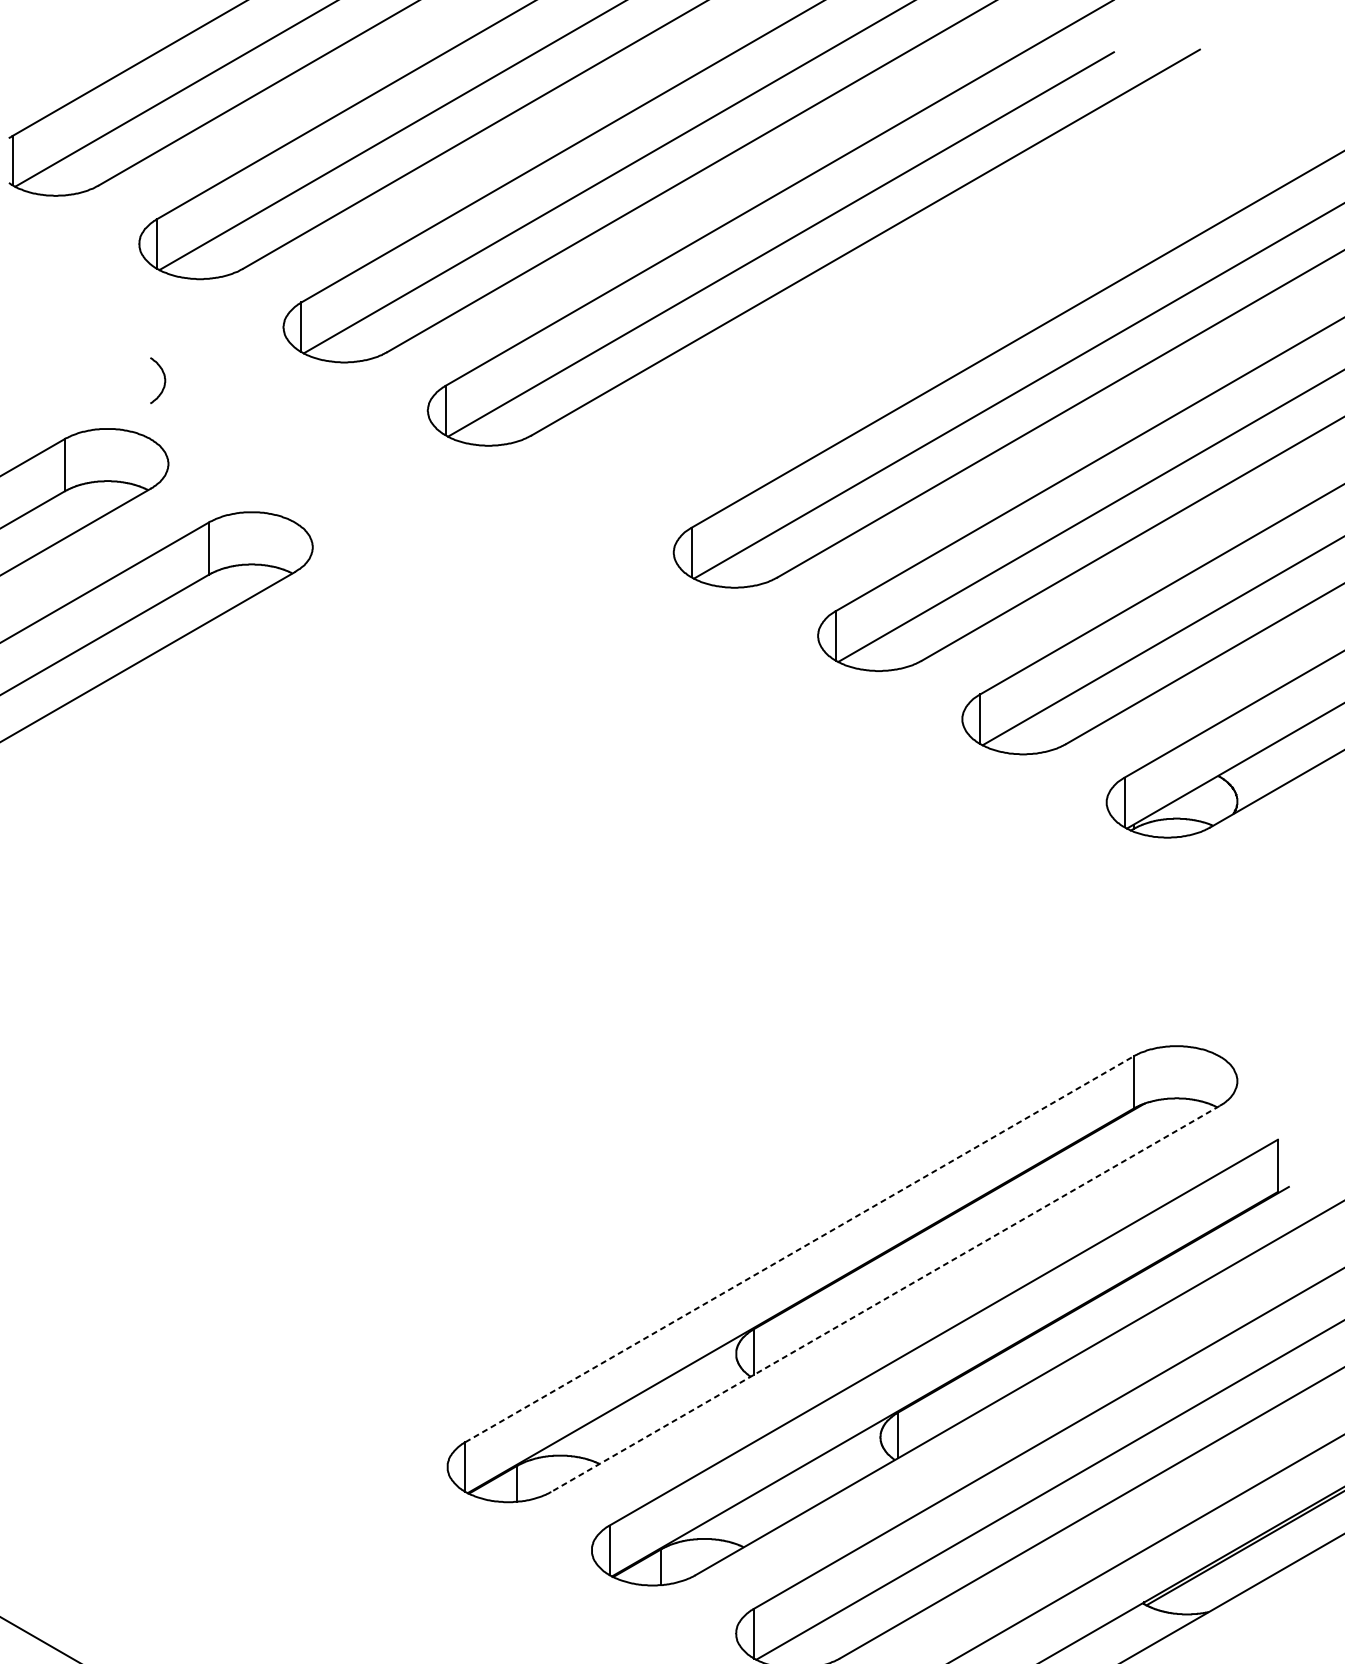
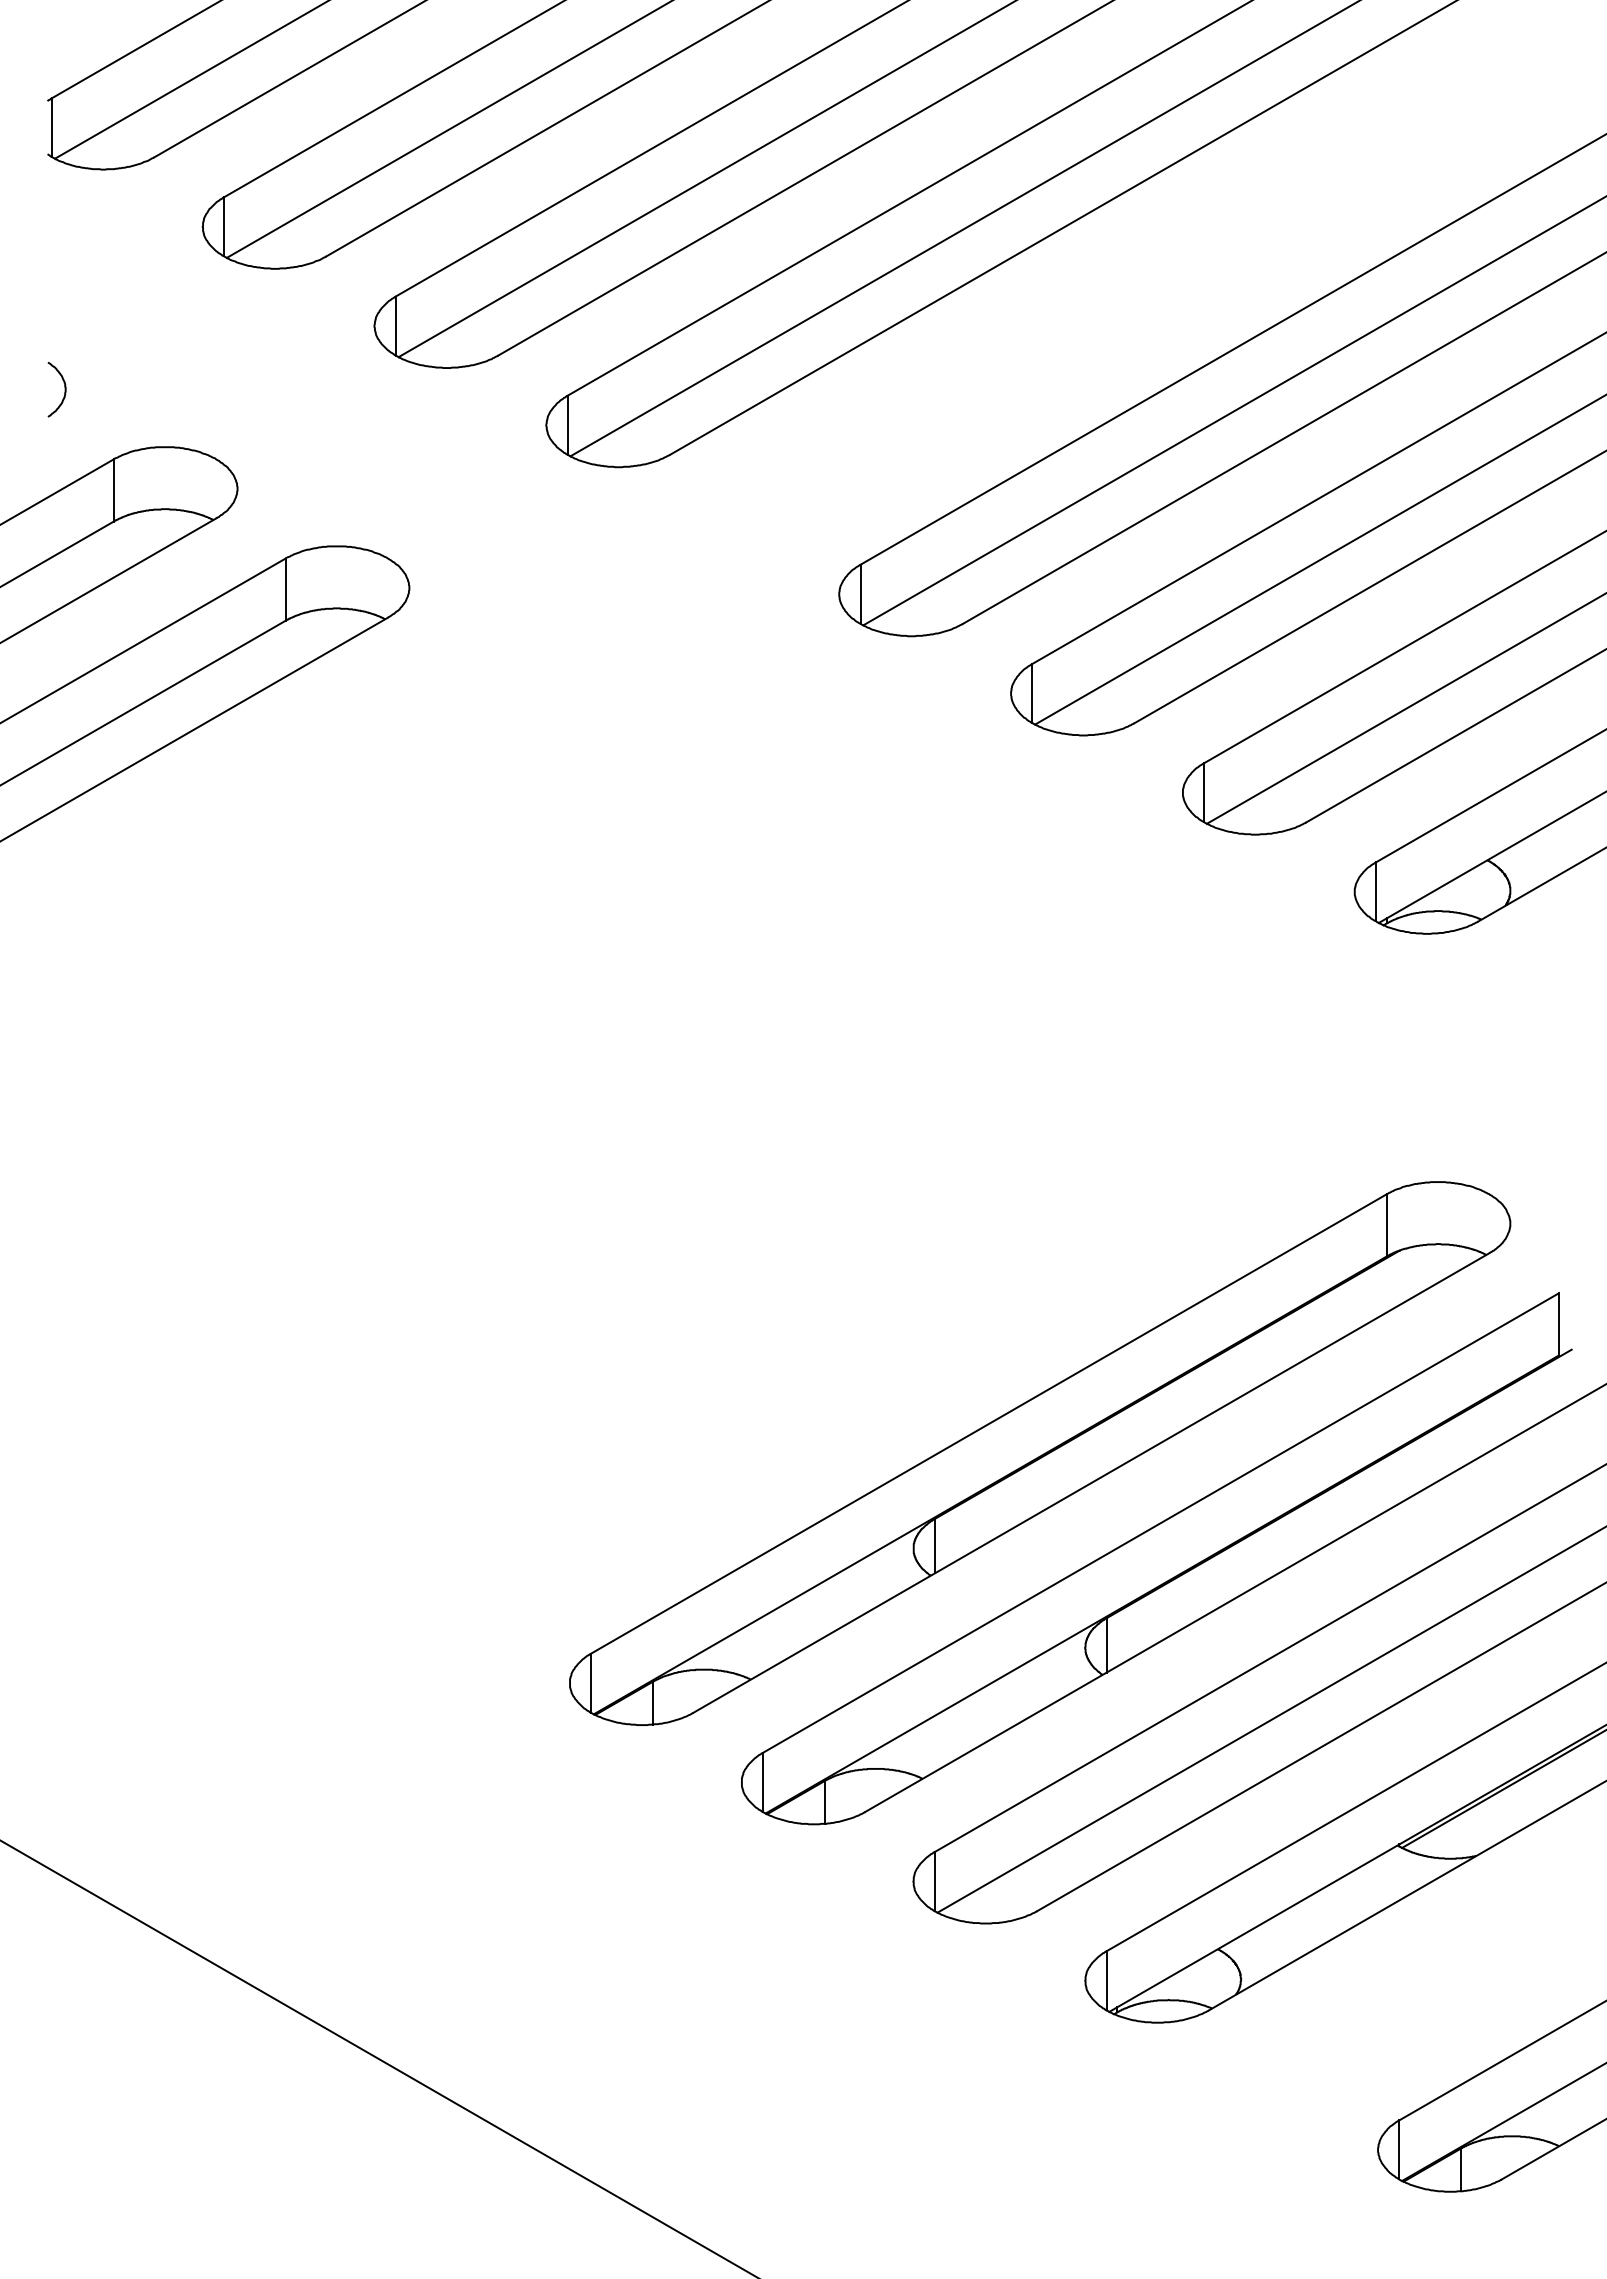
curve: (164, 380) -> (64, 389), moved
line: (799, 1248) -> (989, 1423), dashed -> solid
line: (884, 1299) -> (1090, 1483), dashed -> solid

